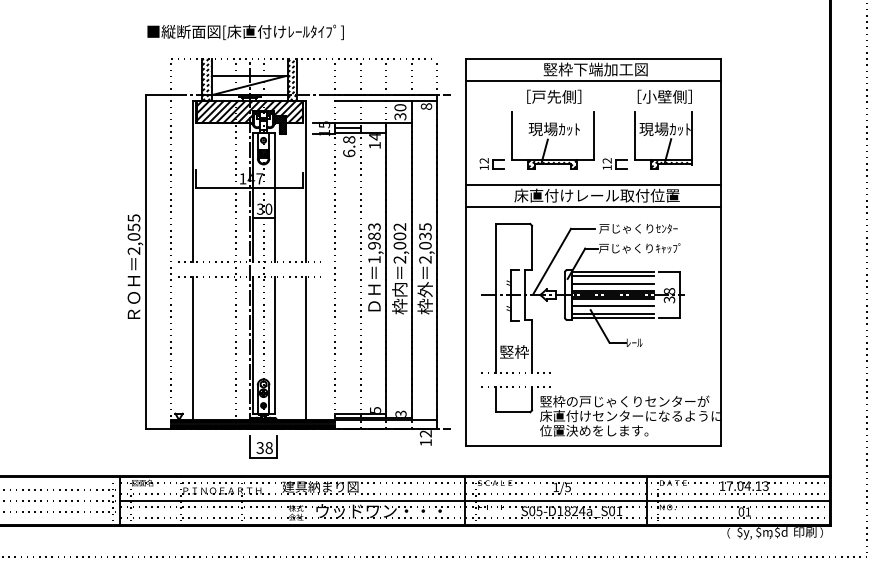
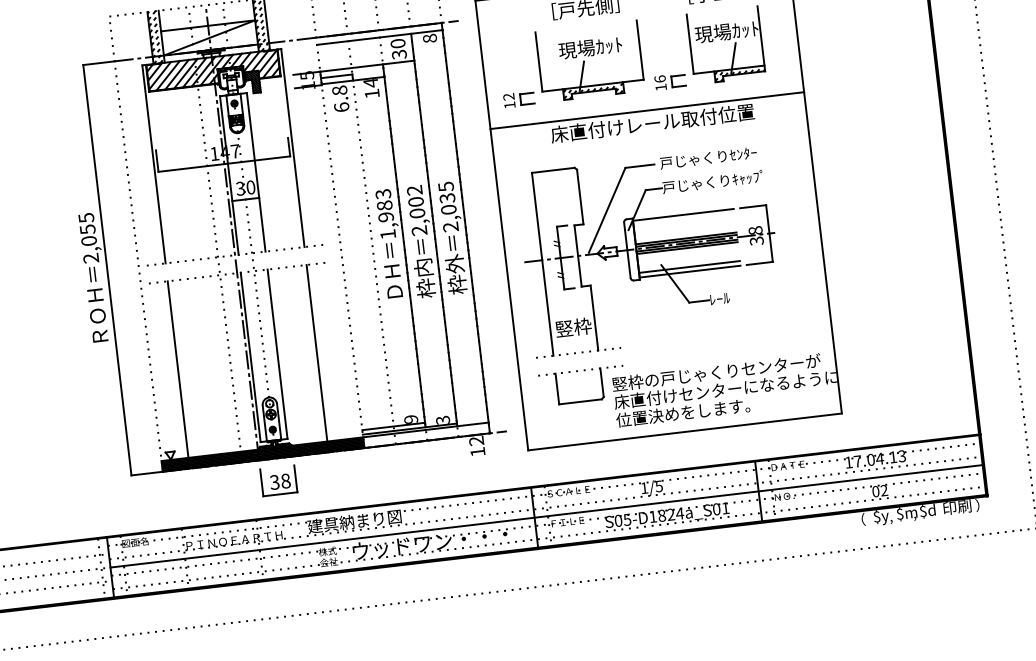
text: (606, 160) -> (659, 78), 12 -> 16
line: (593, 206) -> (649, 137), removed
line: (613, 275) -> (684, 219), removed
line: (613, 284) -> (685, 230), removed
line: (613, 305) -> (688, 256), removed
text: (374, 409) -> (409, 418), 5 -> 9
text: (747, 511) -> (883, 490), 01 -> 02

